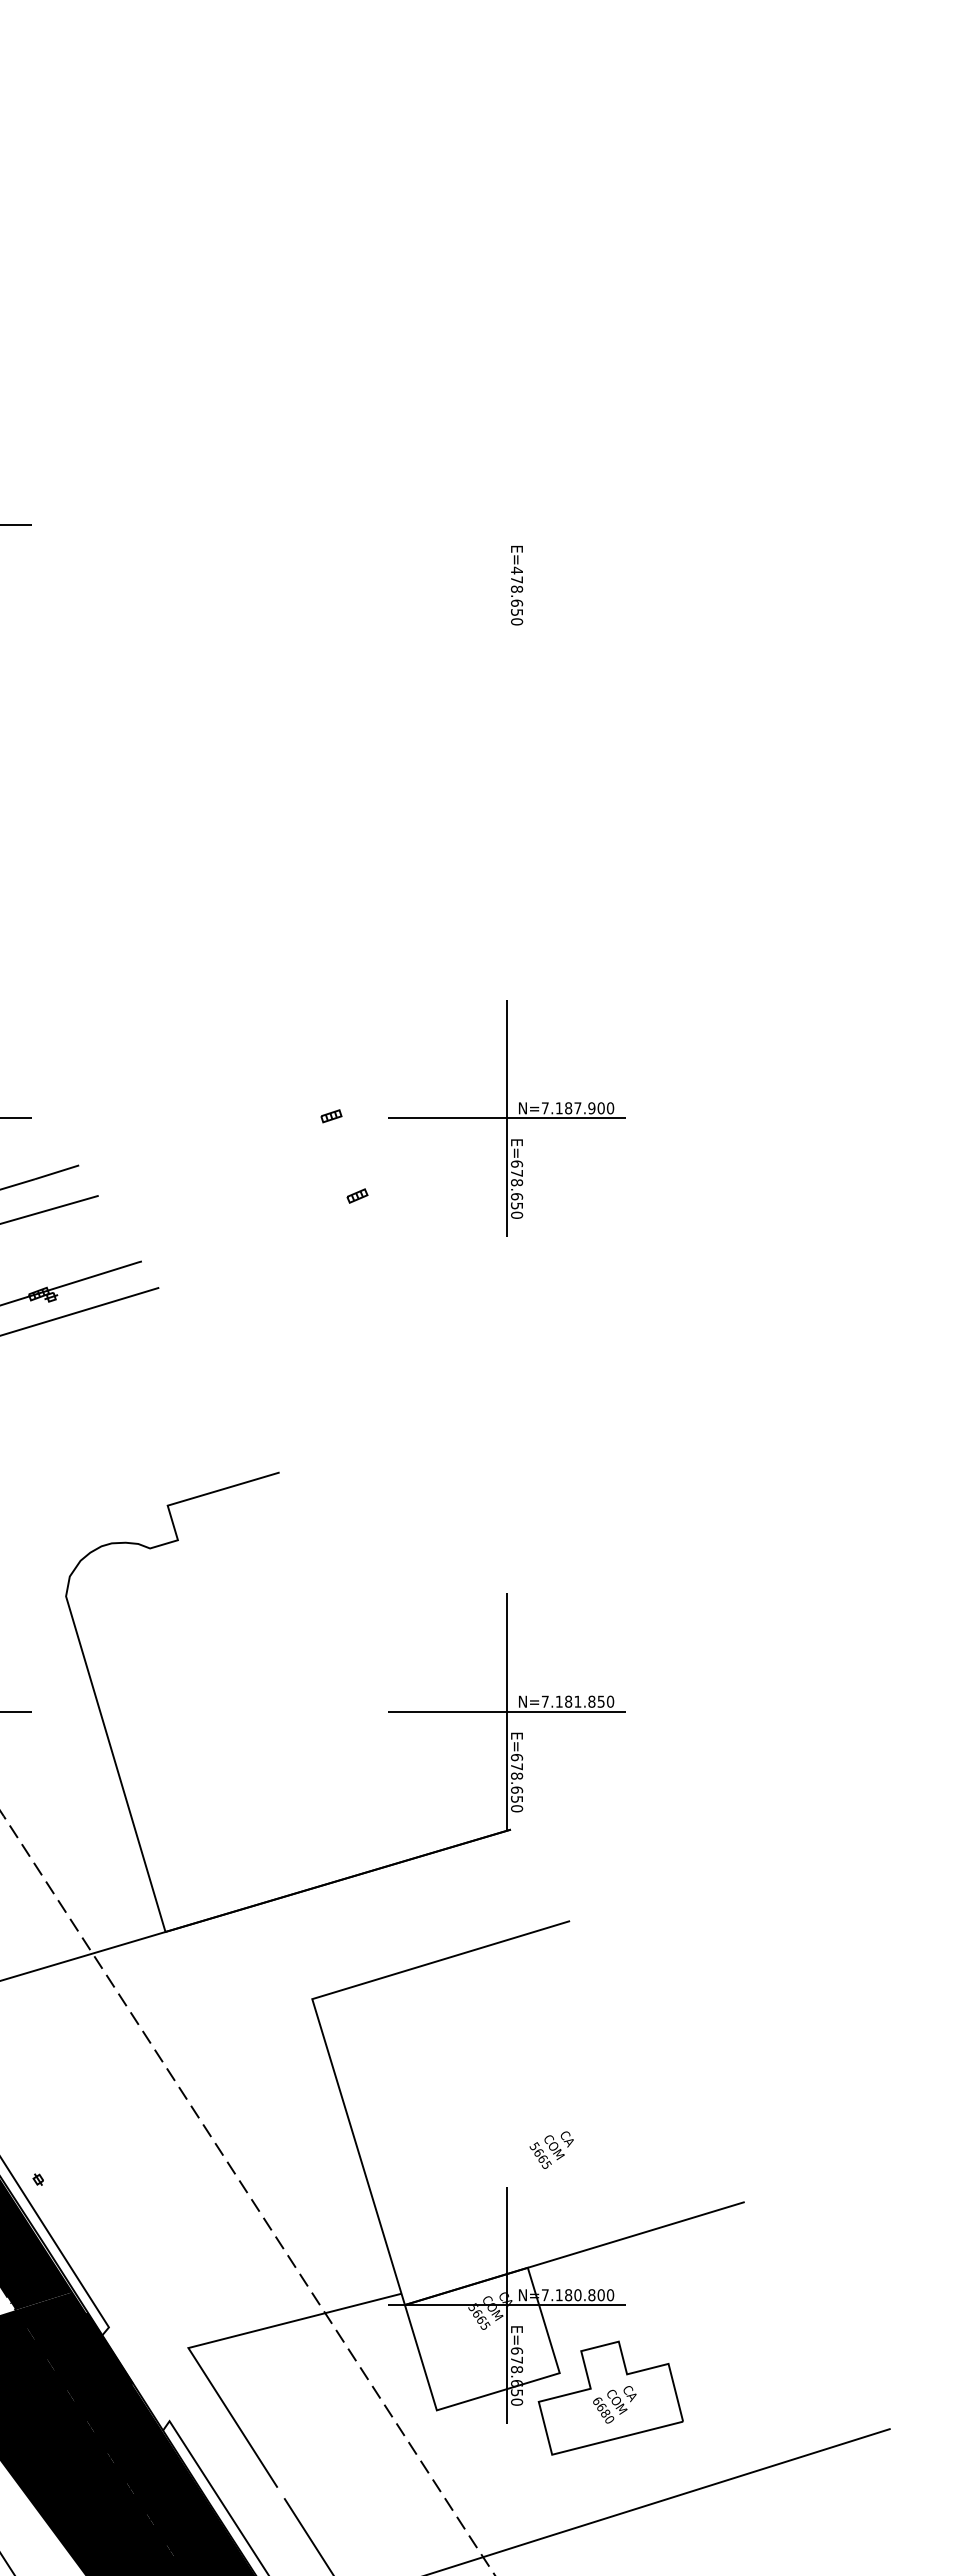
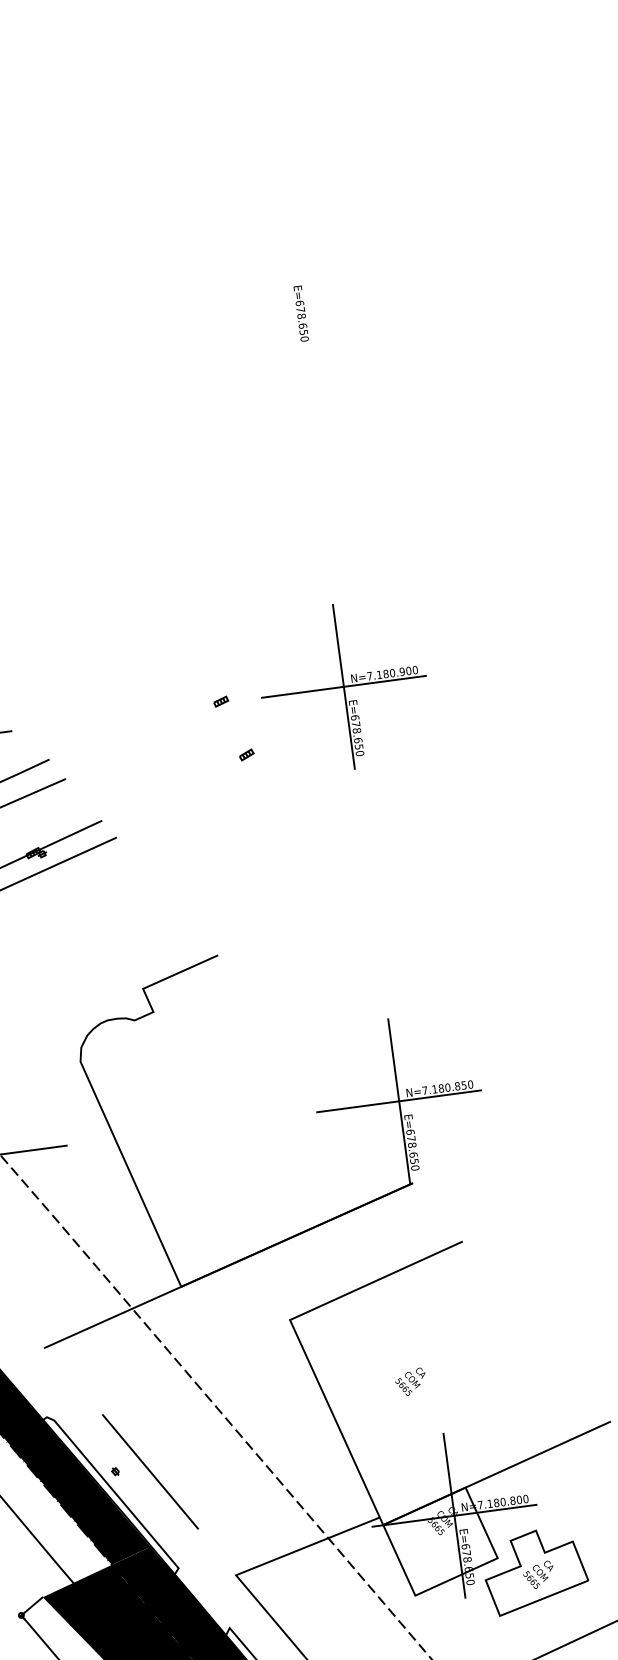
text: (516, 570) -> (299, 303), E=478.650 -> E=678.650
text: (577, 1108) -> (392, 673), N=7.187.900 -> N=7.180.900
text: (577, 1701) -> (447, 1087), N=7.181.850 -> N=7.180.850
text: (551, 2149) -> (410, 1381), moved
line: (87, 2186) -> (150, 1471), added
text: (603, 2409) -> (531, 1579), 6680 -> 5665

